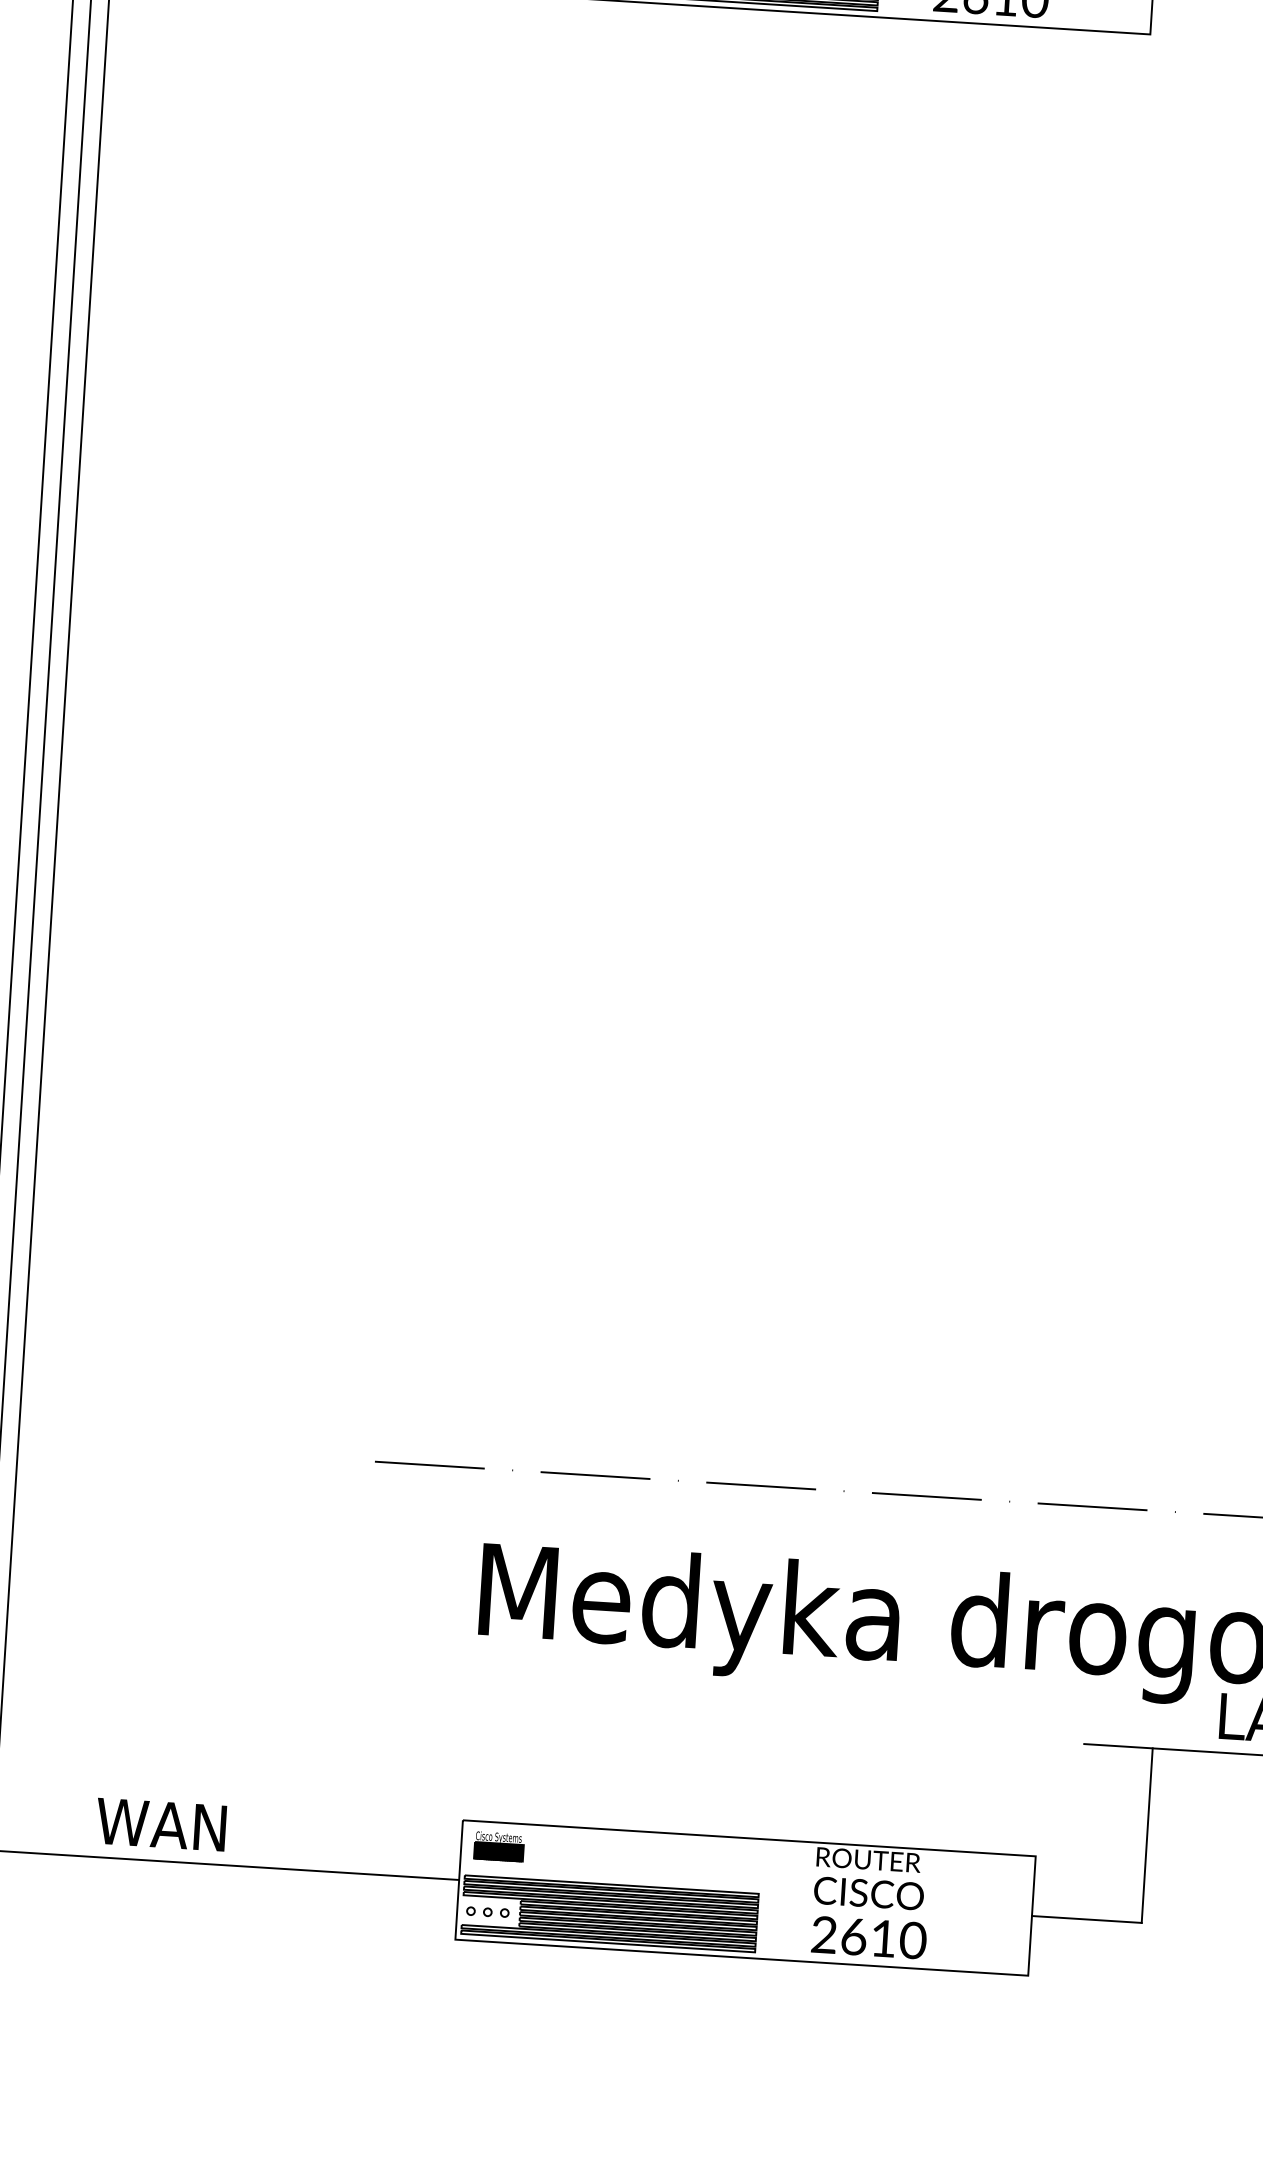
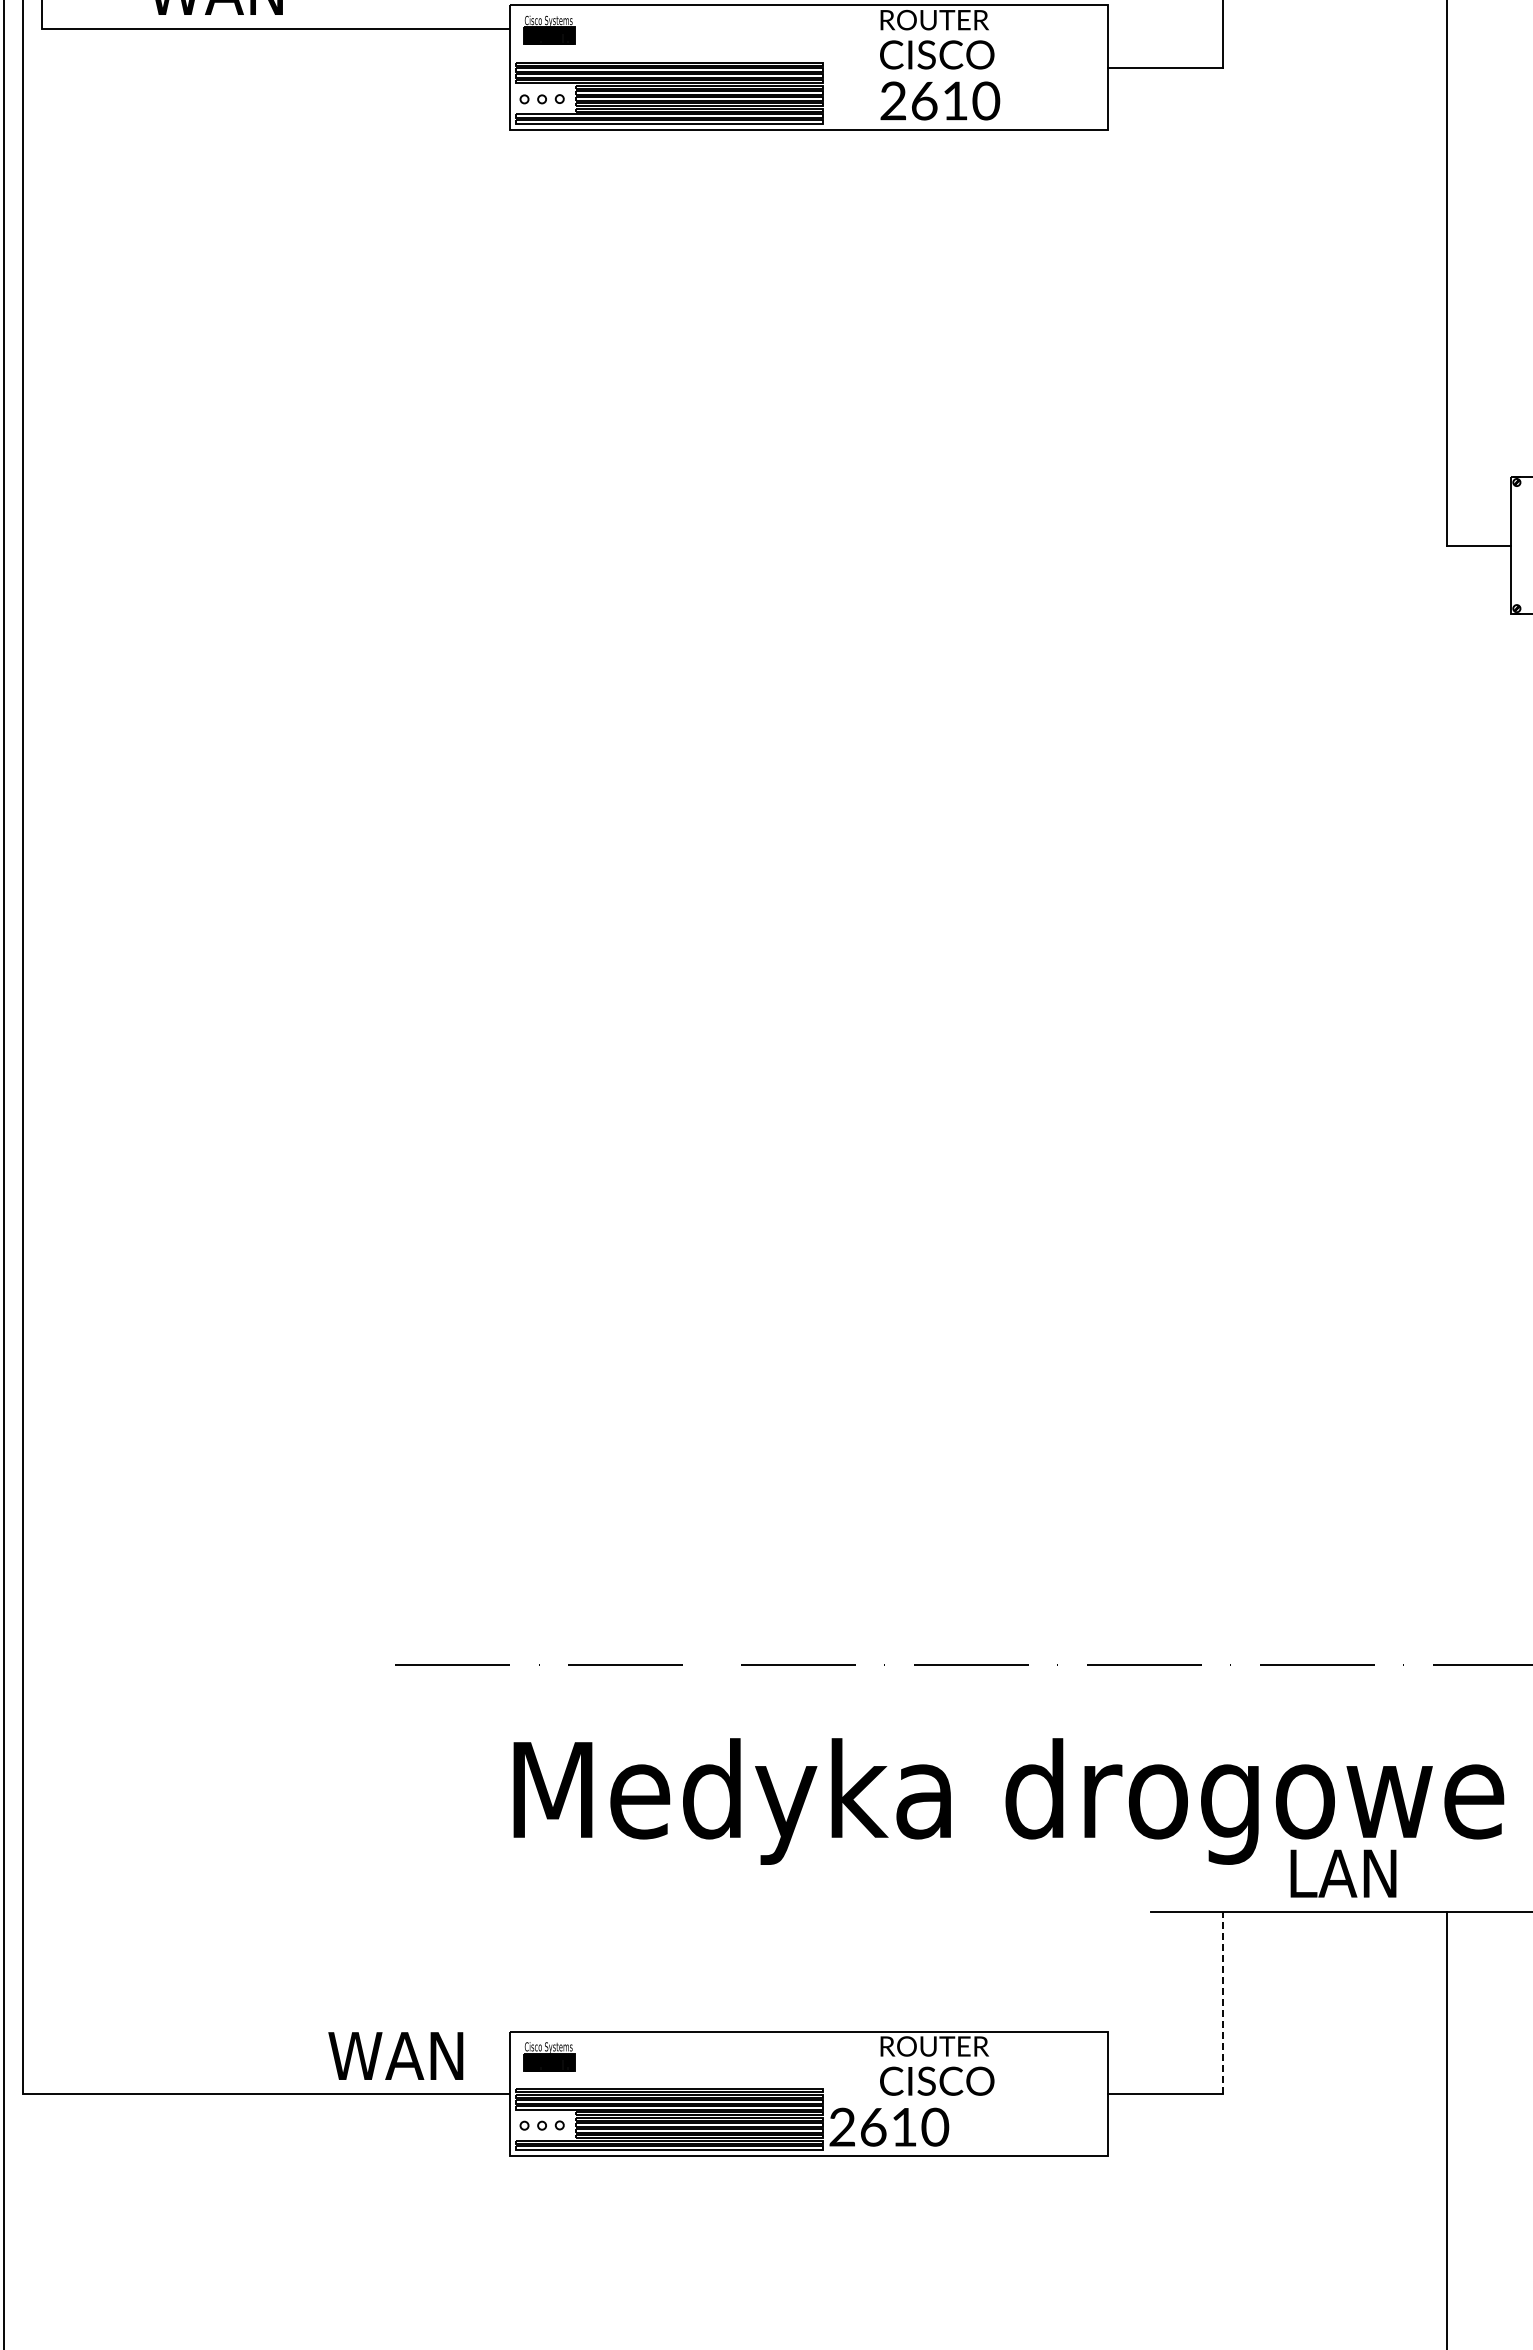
text: (160, 1824) -> (395, 2055), moved
line: (1147, 1835) -> (1222, 2002), solid -> dashed
text: (869, 1937) -> (889, 2126), moved

